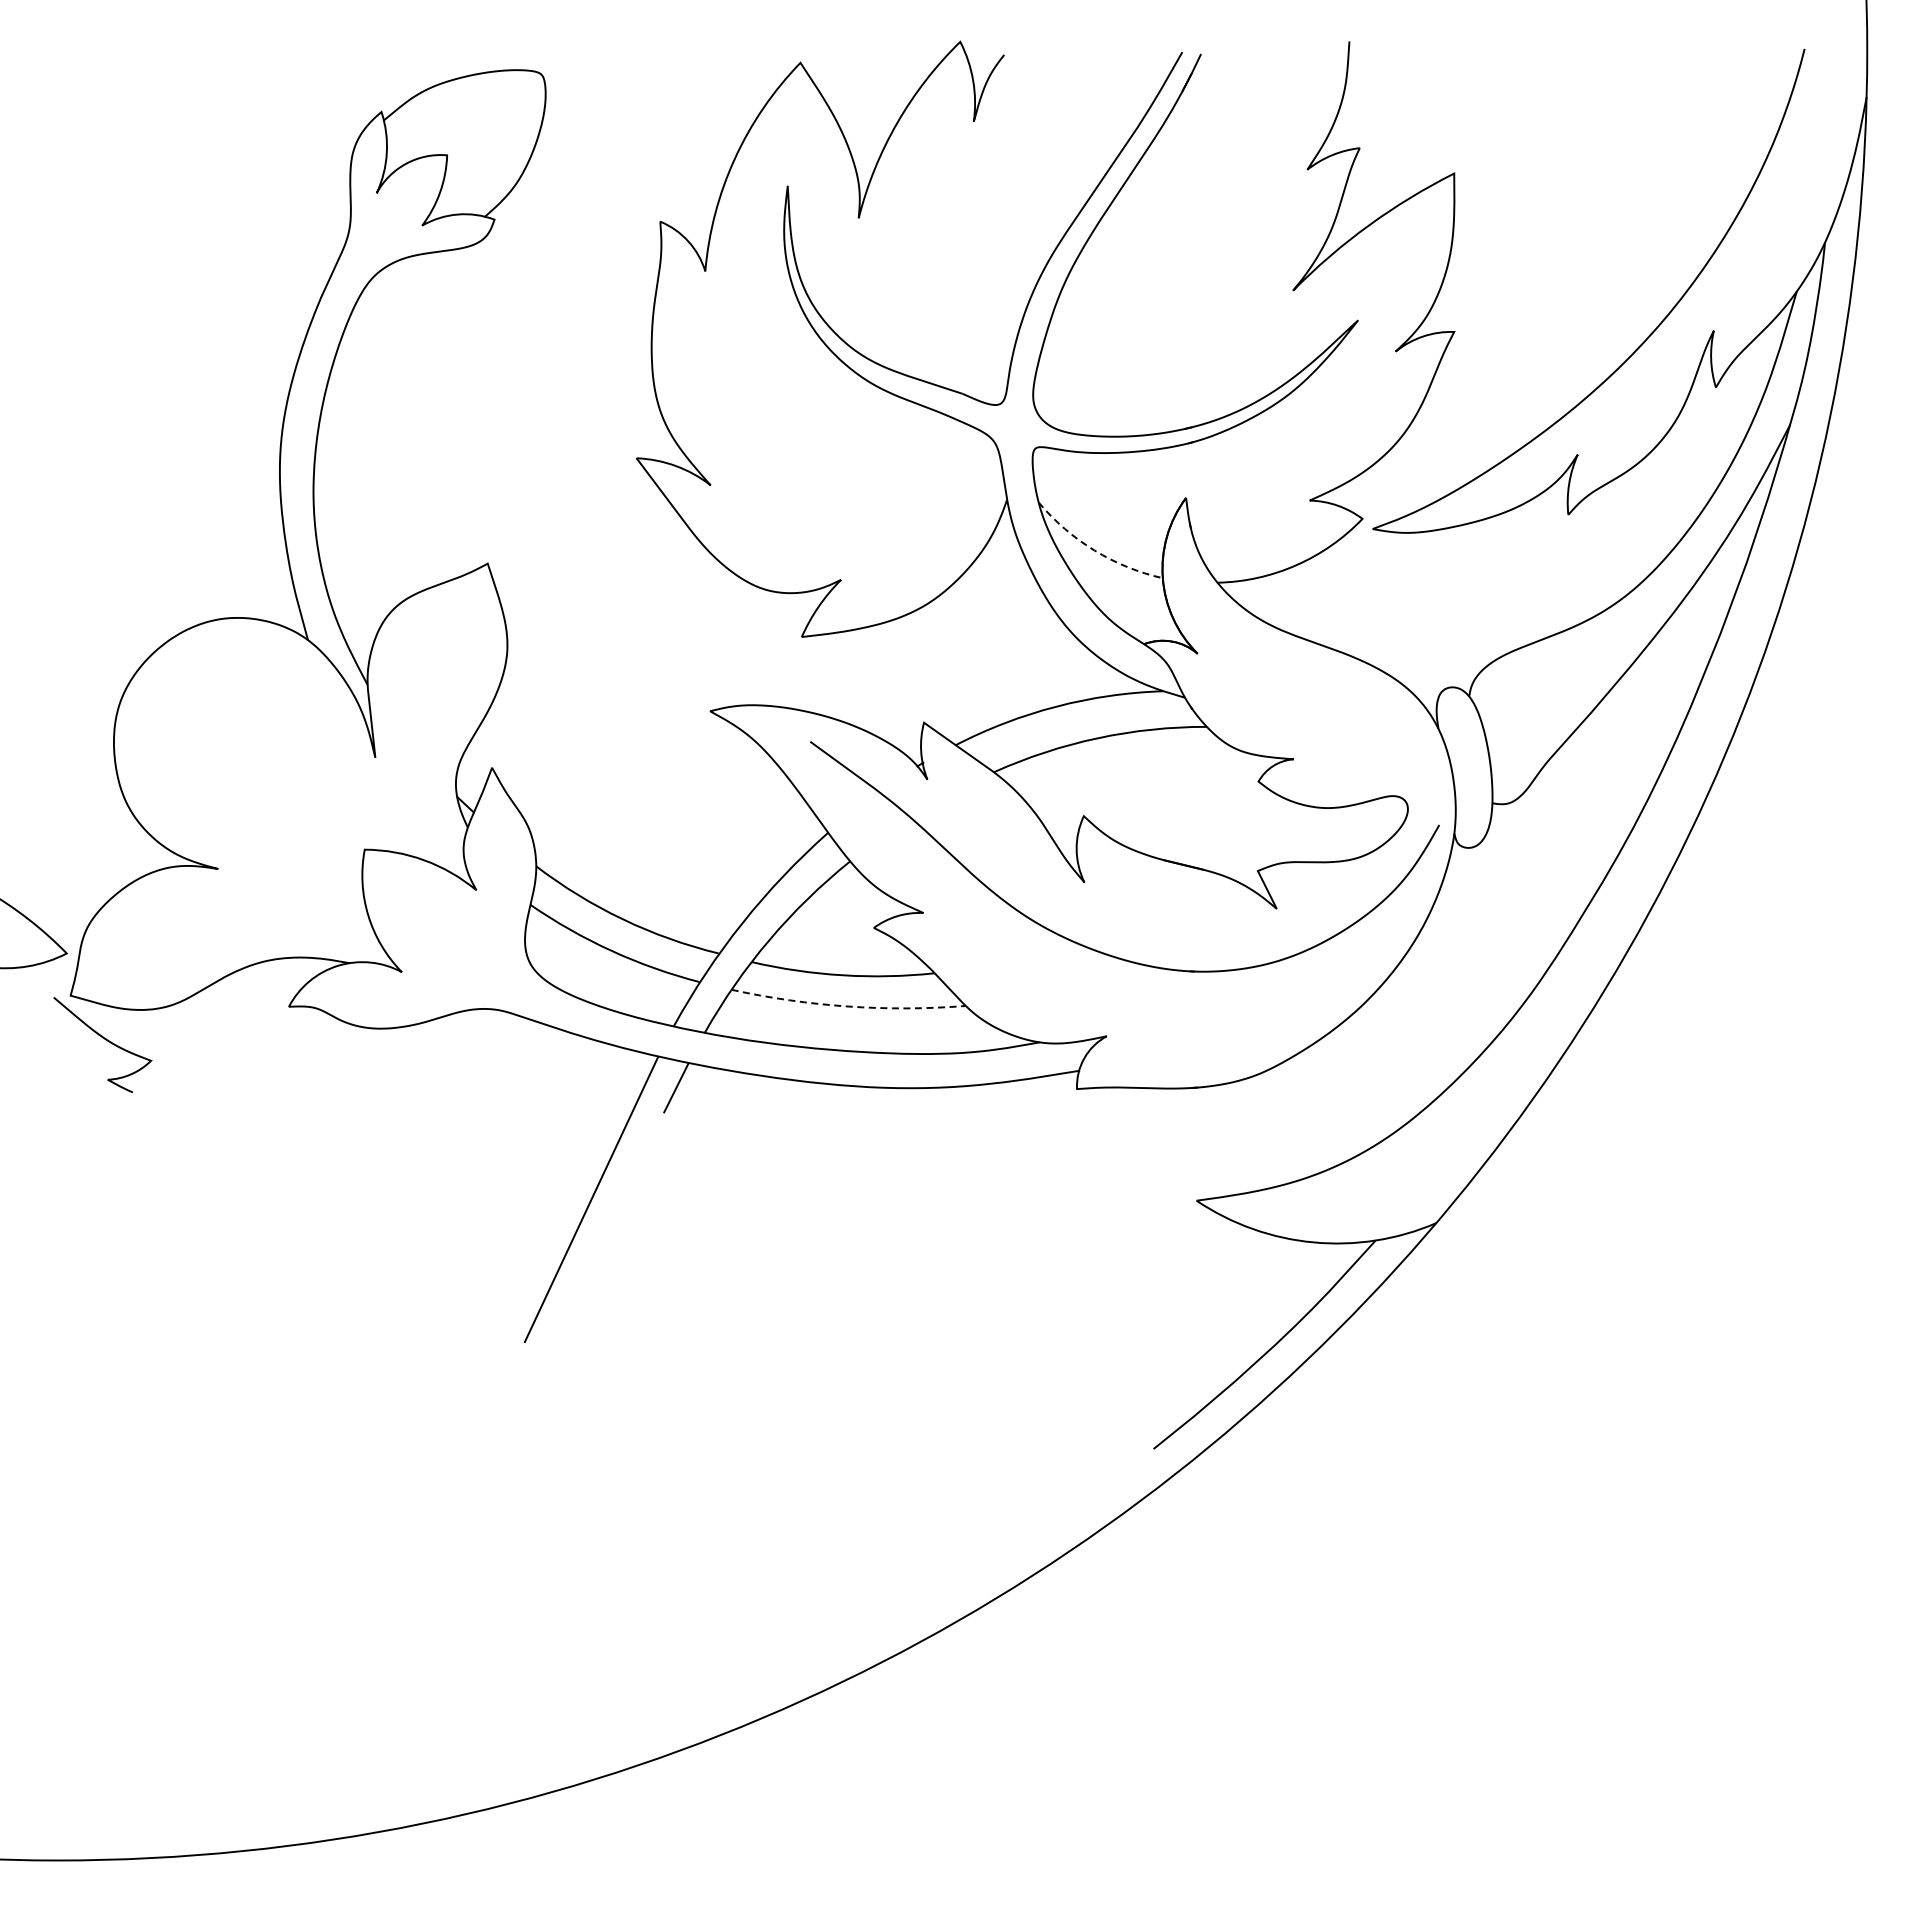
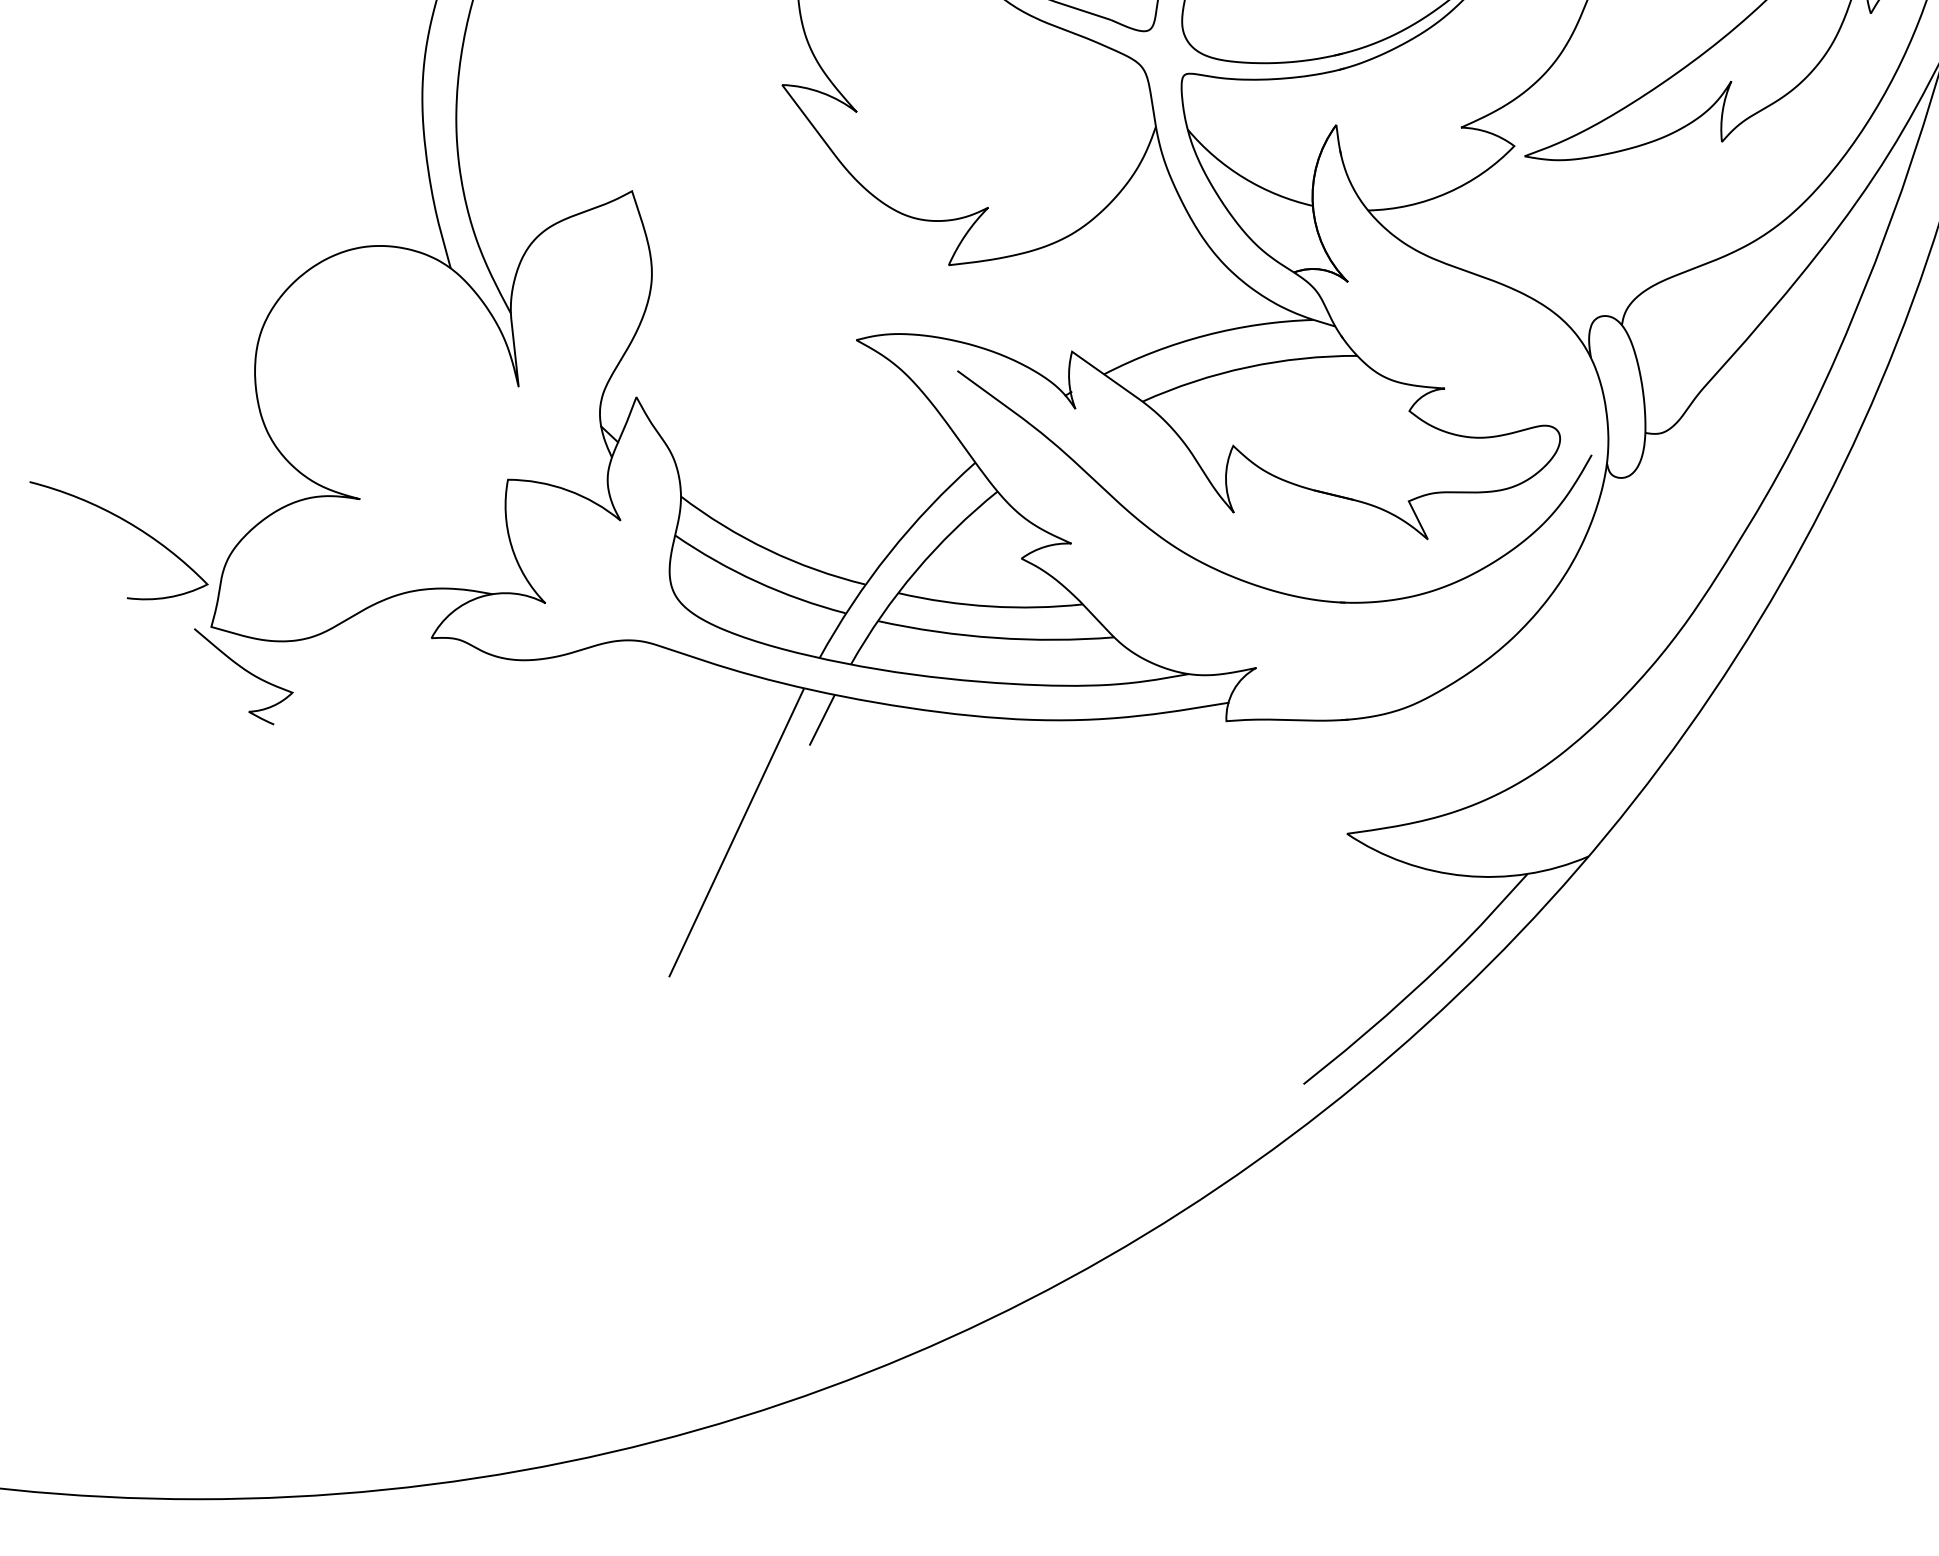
arc: (1094, 550) -> (1244, 177), dashed -> solid
arc: (848, 1006) -> (995, 637), dashed -> solid

